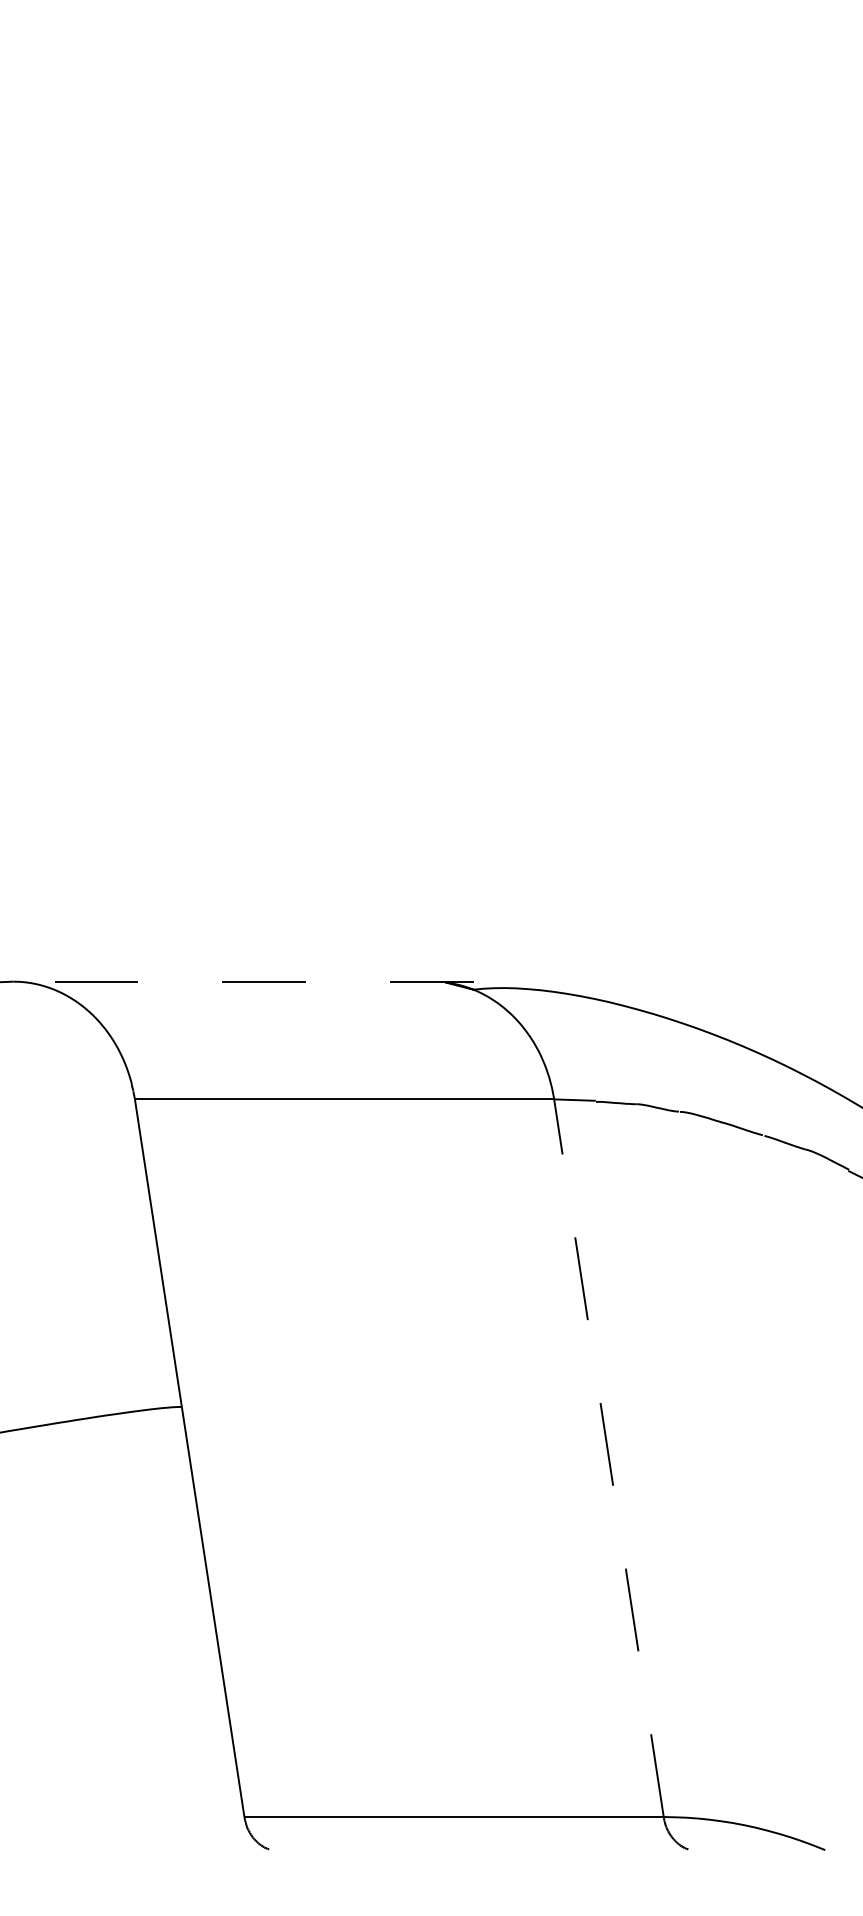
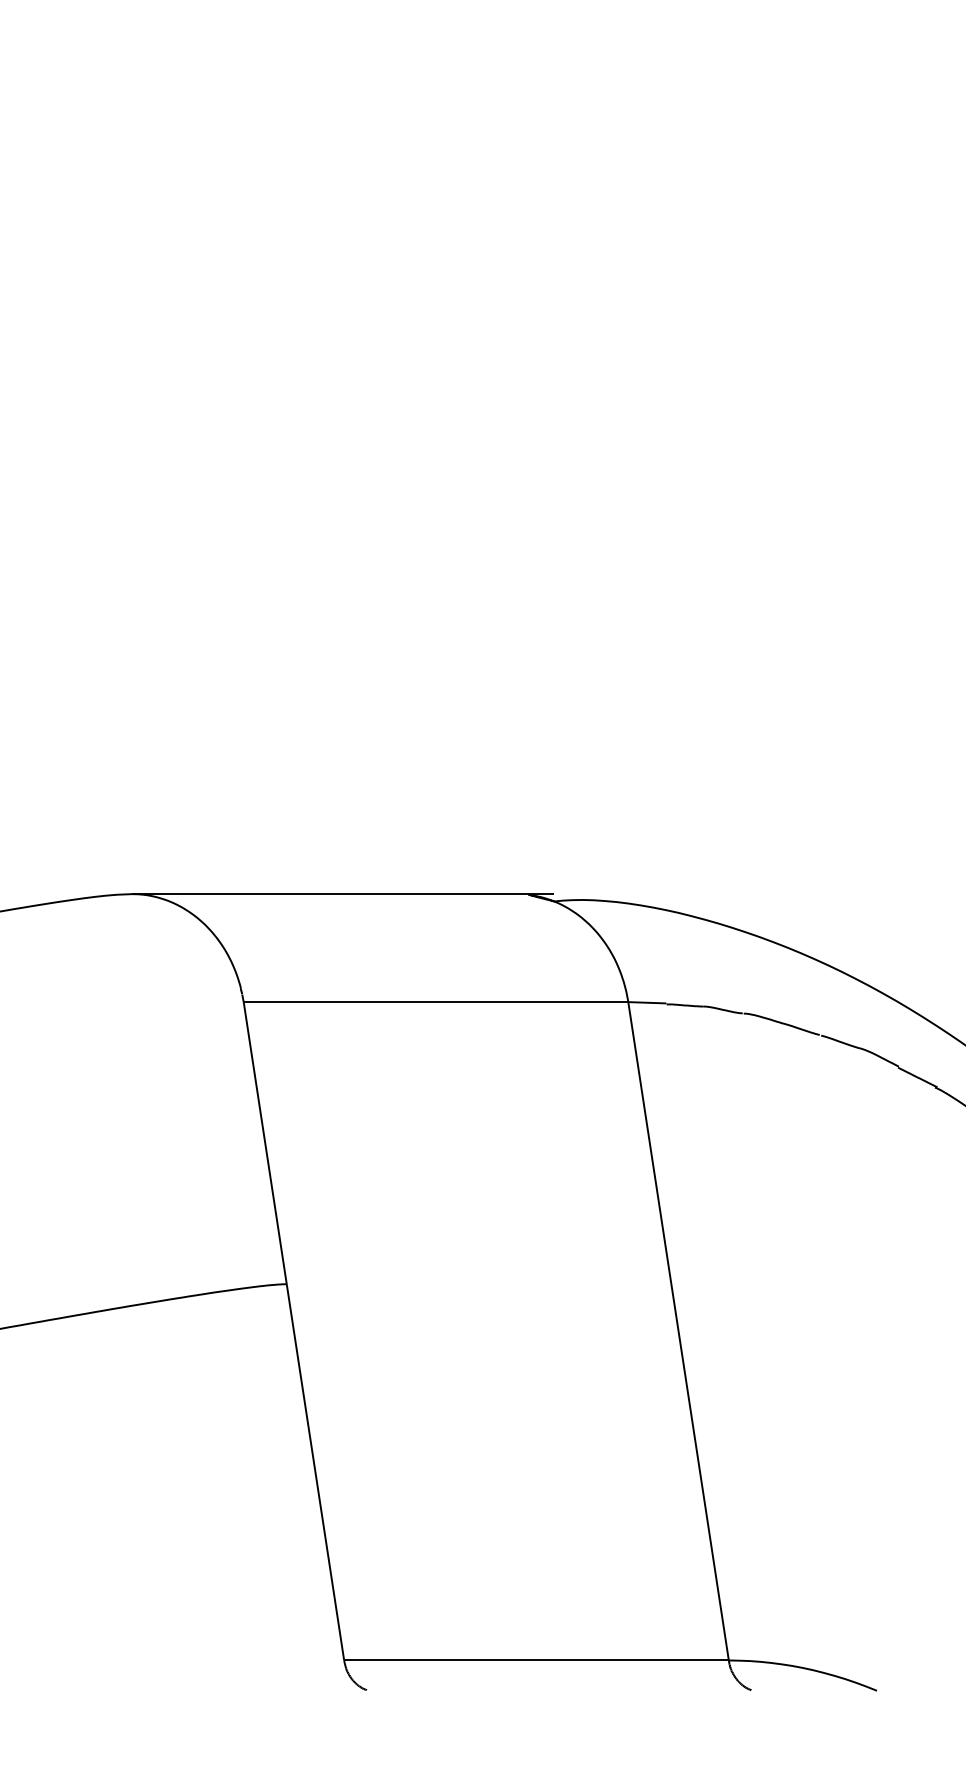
line: (242, 982) -> (342, 894), dashed -> solid
line: (608, 1458) -> (678, 1331), dashed -> solid

